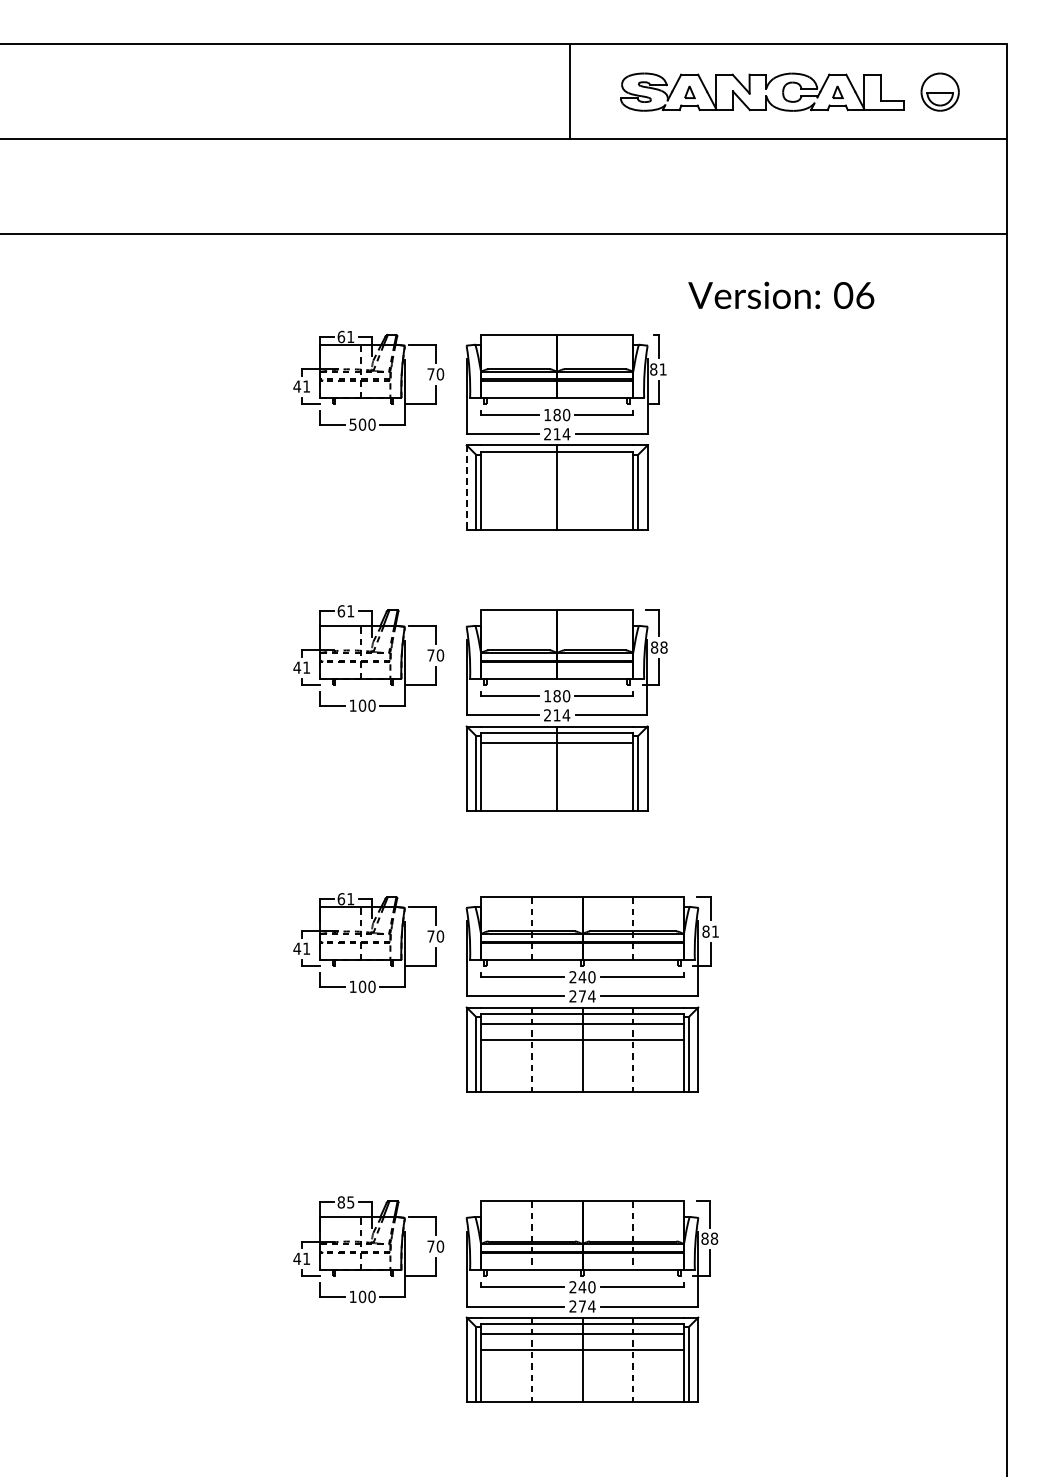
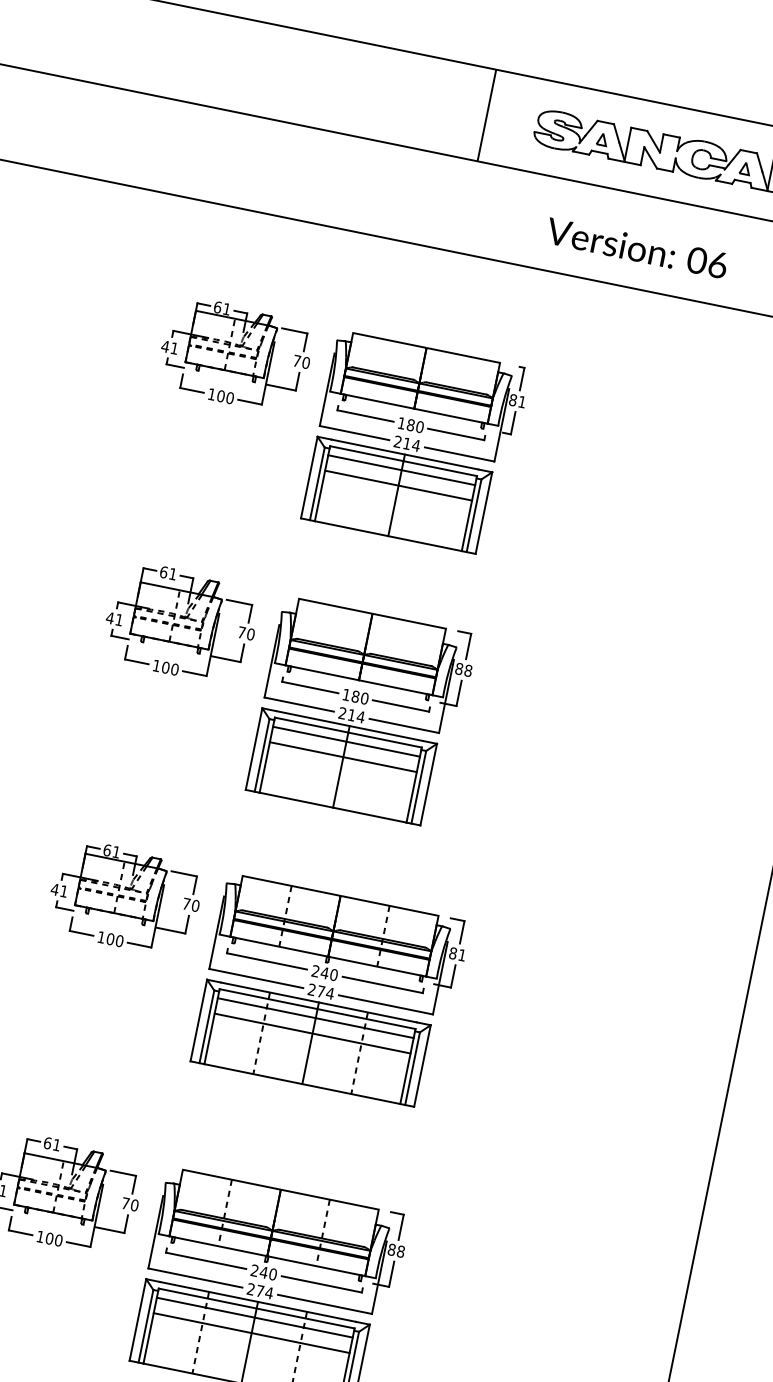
text: (781, 294) -> (637, 247), moved
text: (352, 424) -> (211, 394), 500 -> 100
line: (557, 461) -> (402, 470), added
line: (557, 477) -> (398, 485), added
line: (466, 488) -> (308, 478), dashed -> solid
line: (557, 758) -> (343, 756), added
text: (345, 1202) -> (51, 1144), 85 -> 61

